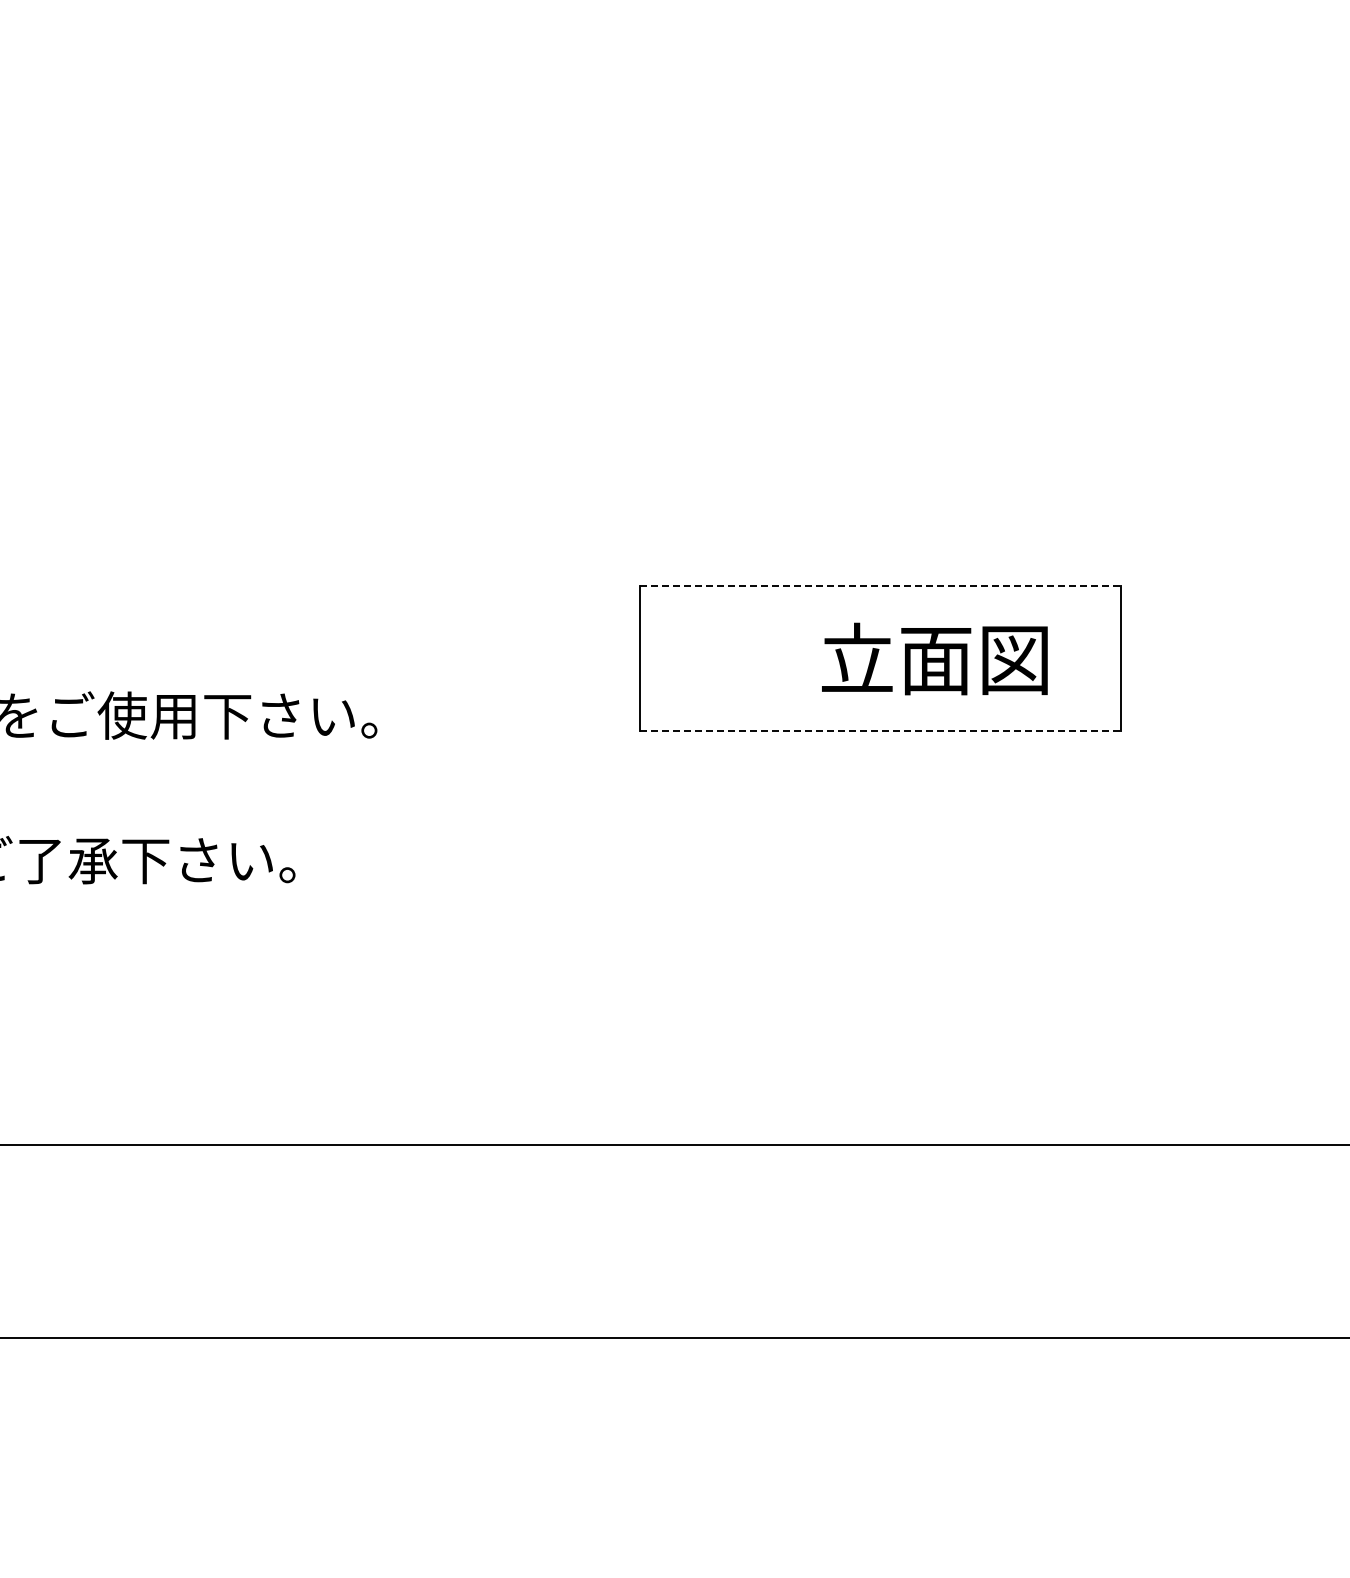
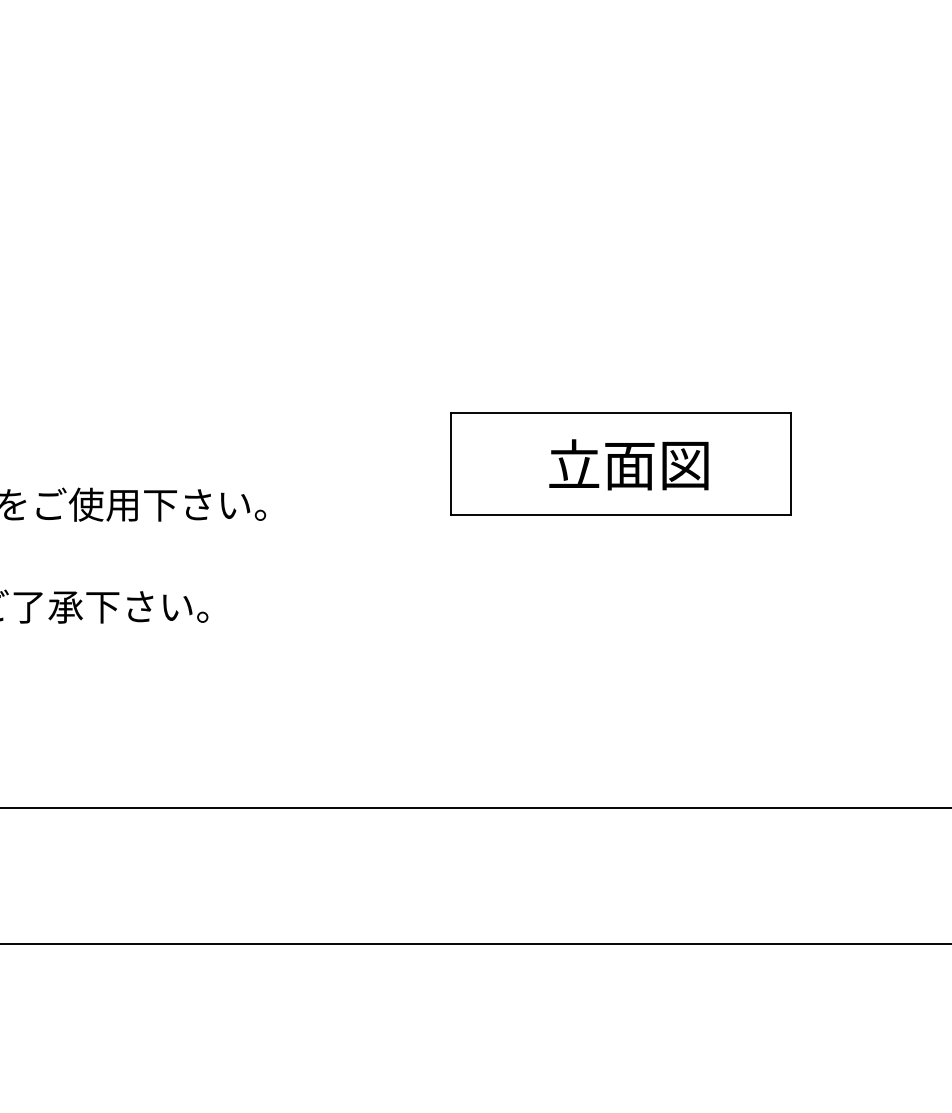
line: (880, 586) -> (620, 413), dashed -> solid
text: (934, 658) -> (628, 464), moved
line: (880, 730) -> (620, 515), dashed -> solid

